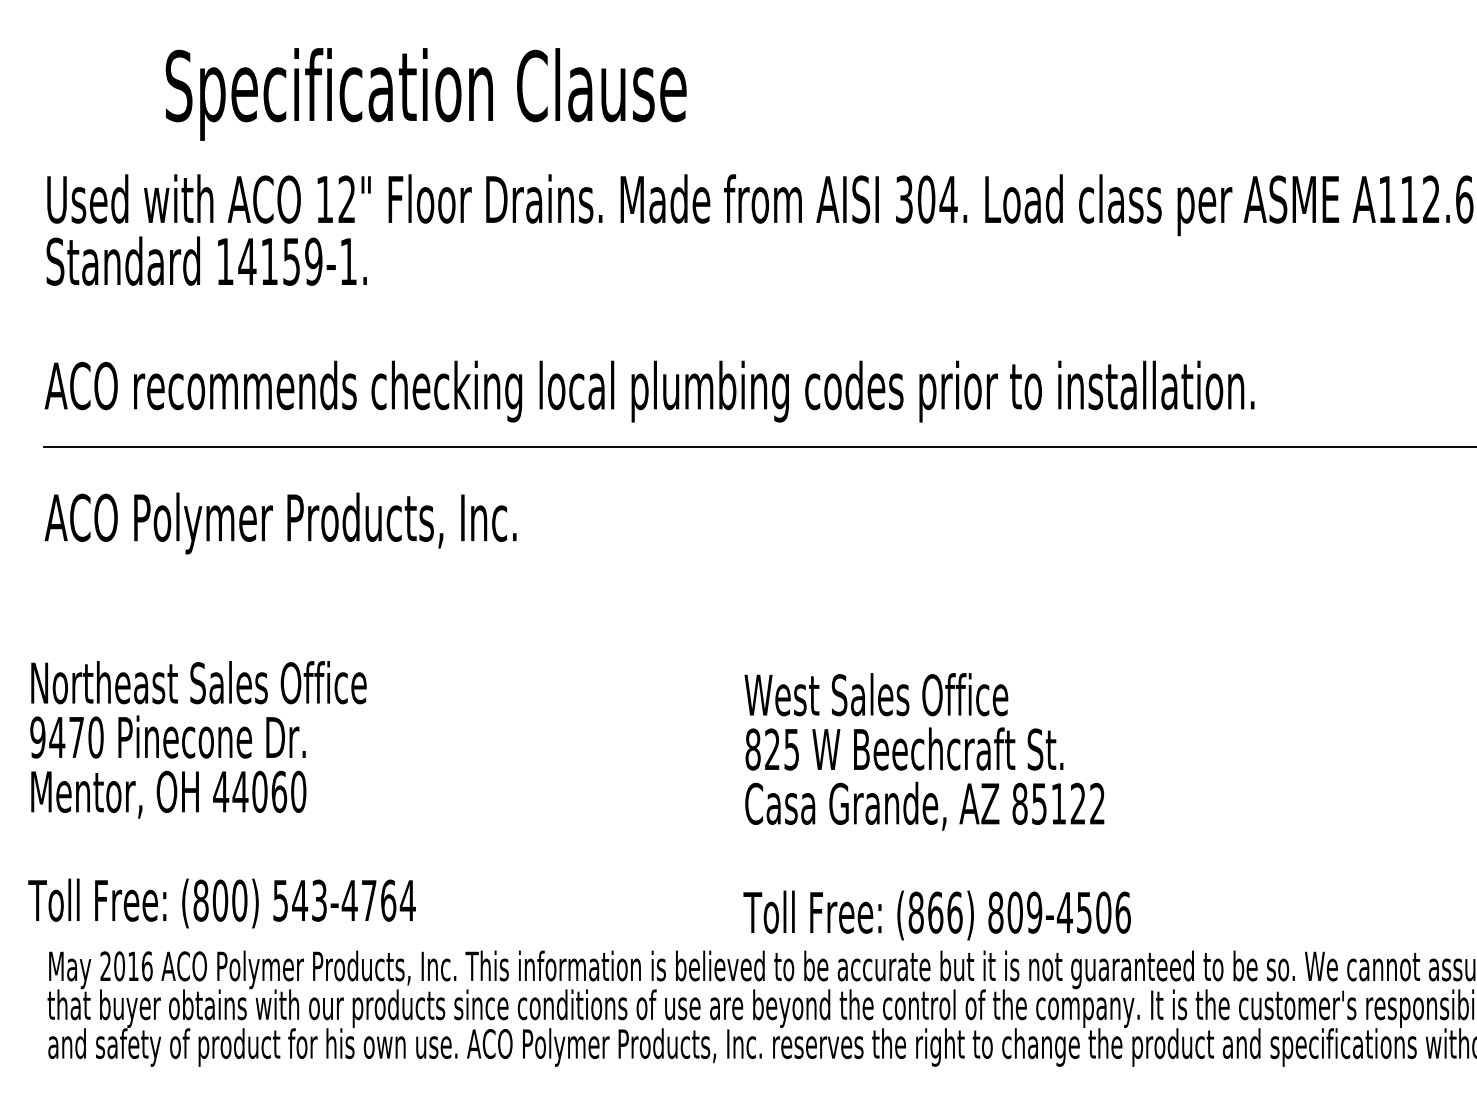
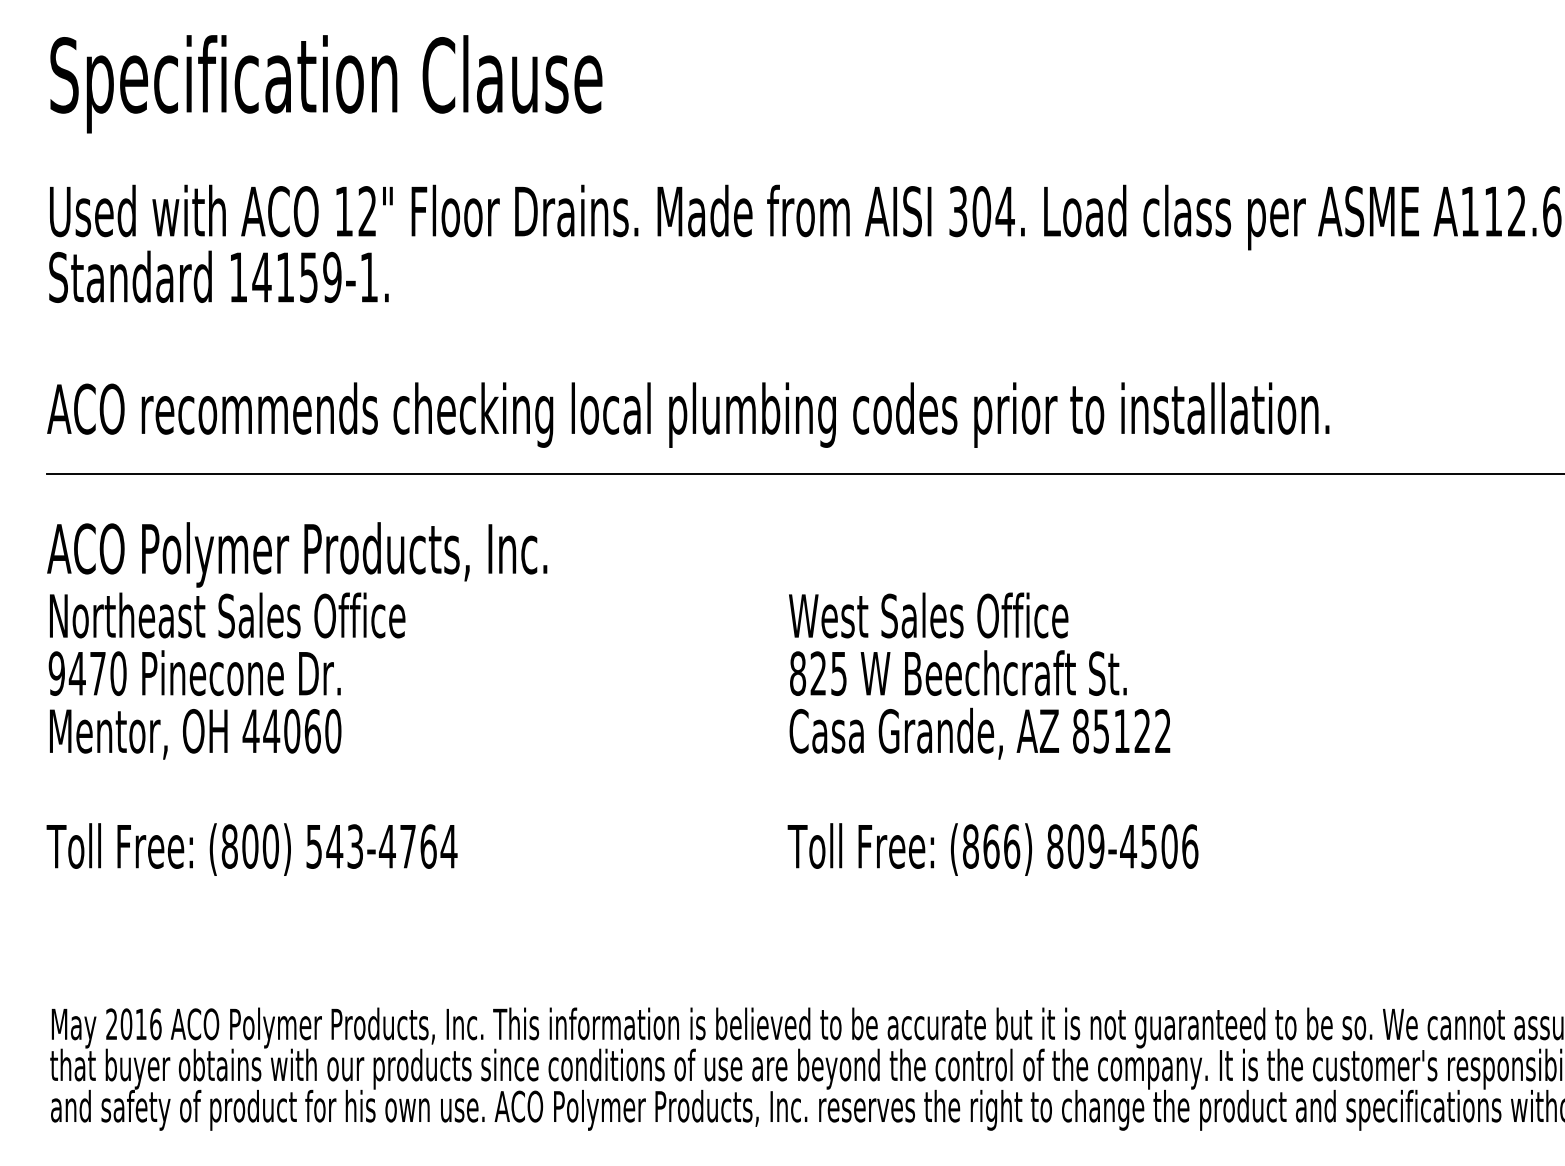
text: (425, 94) -> (325, 84), moved
text: (221, 794) -> (251, 734), moved
text: (936, 806) -> (992, 734), moved

